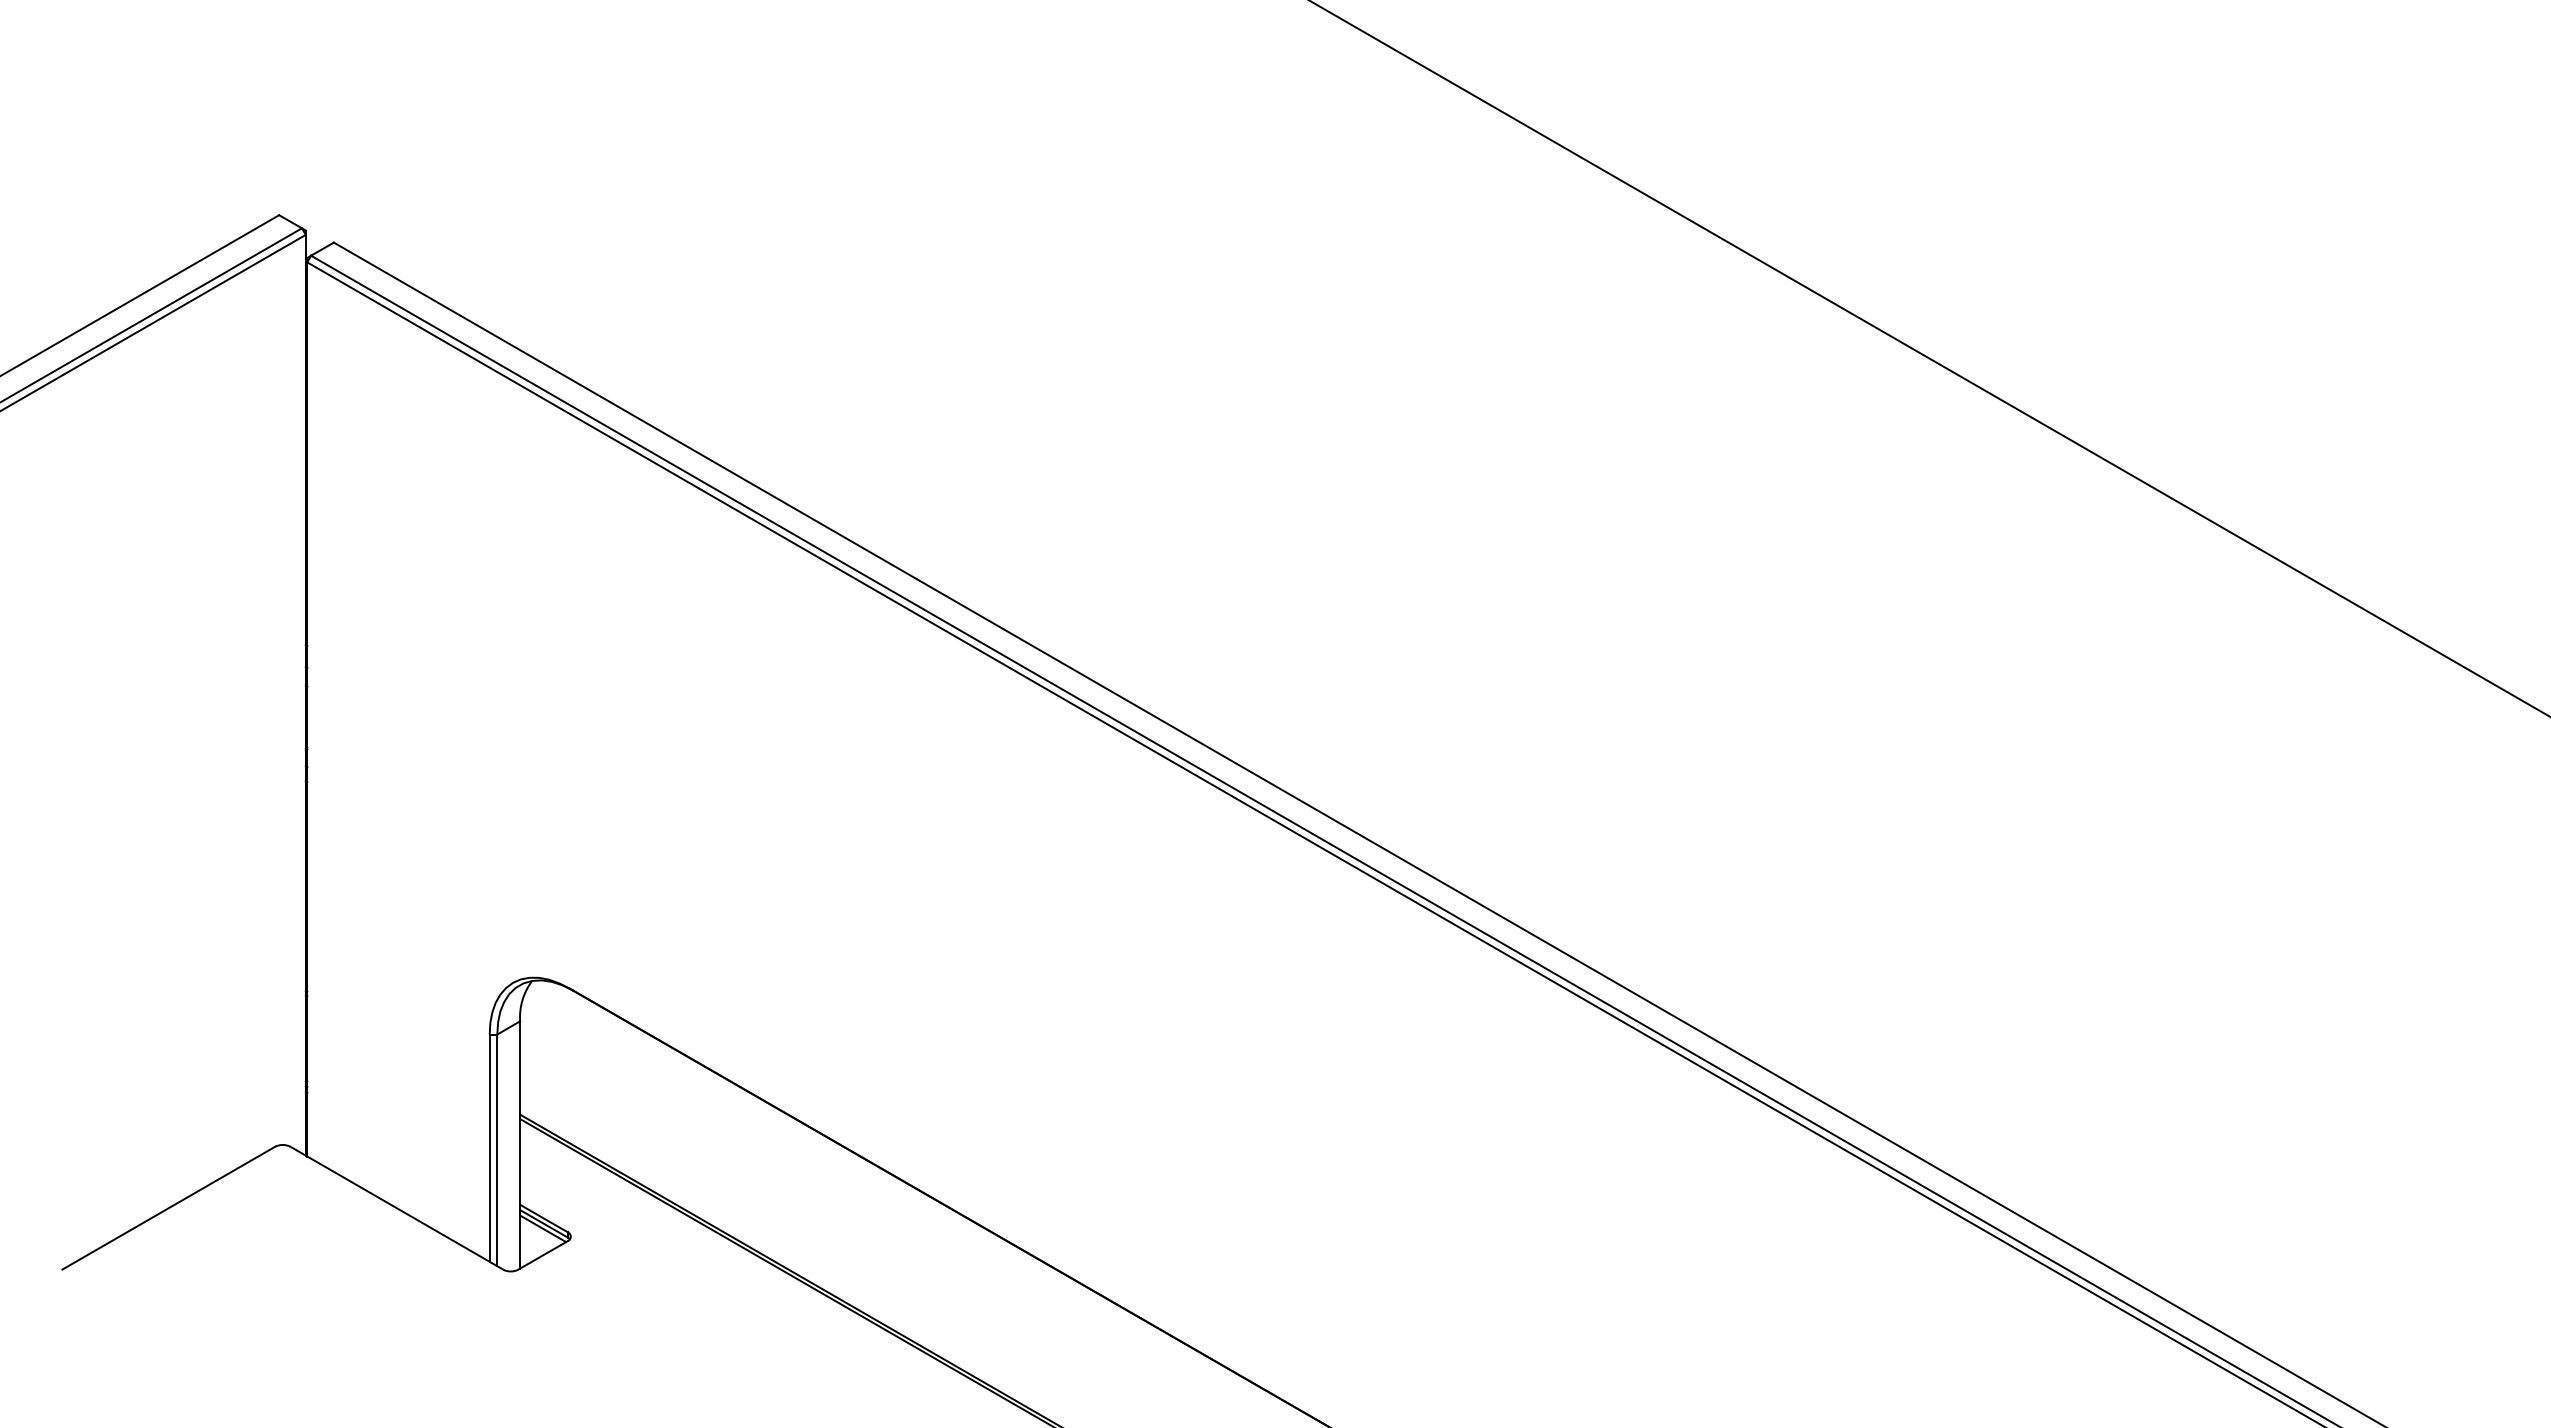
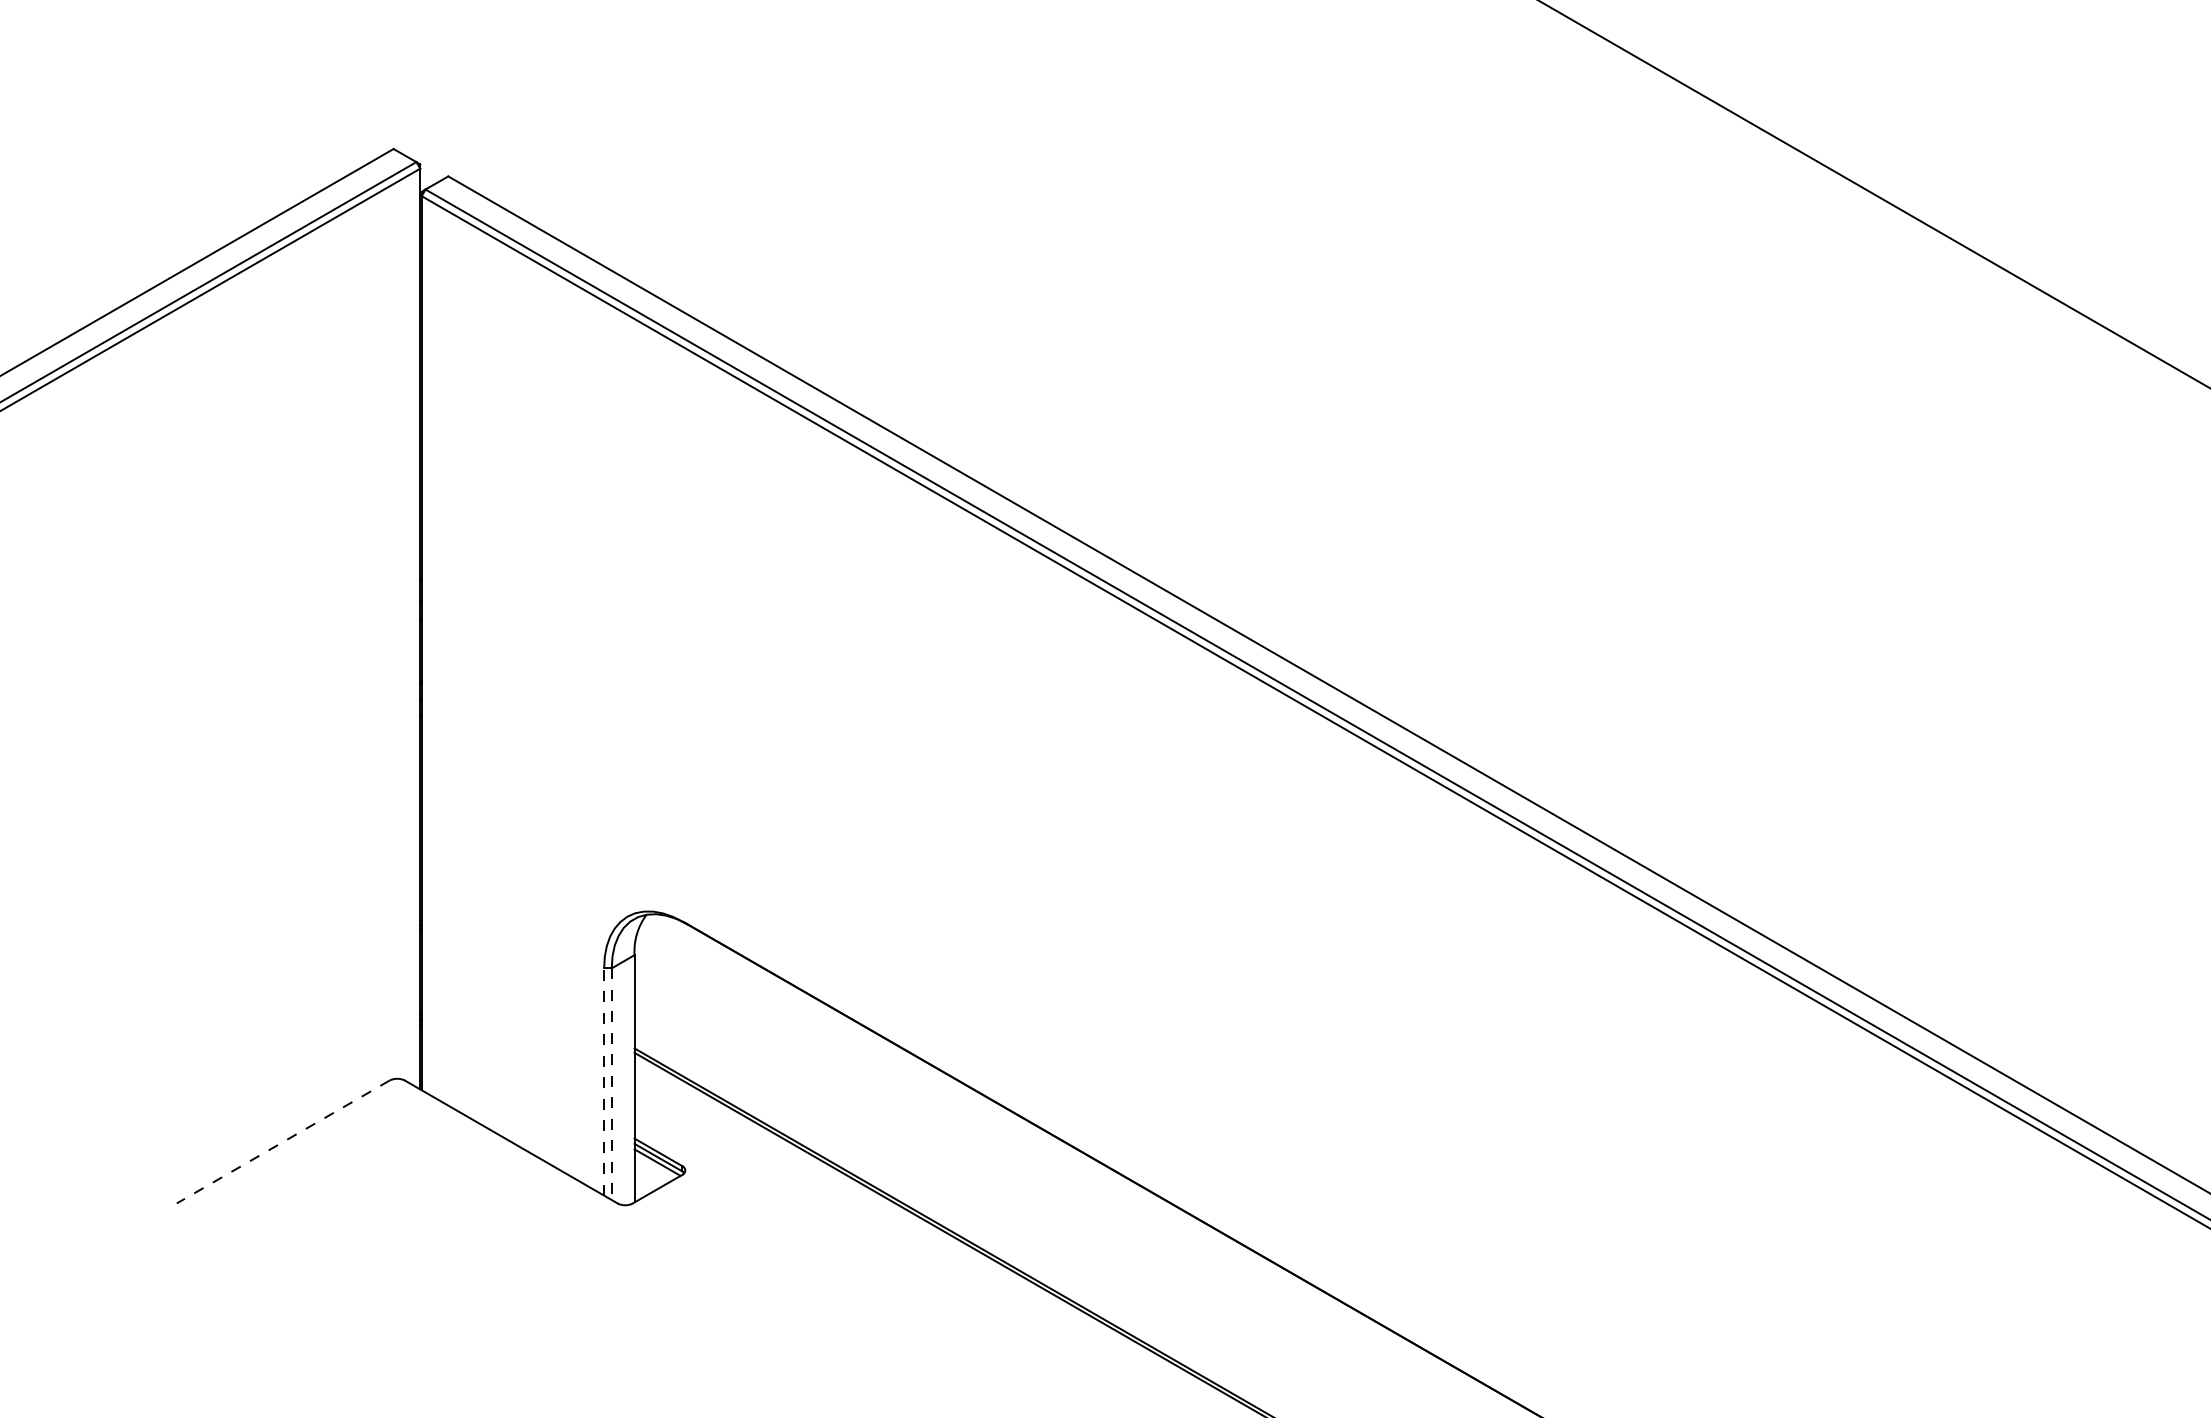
line: (489, 1148) -> (603, 1082), solid -> dashed
line: (497, 1150) -> (611, 1084), solid -> dashed
line: (168, 1208) -> (282, 1142), solid -> dashed

